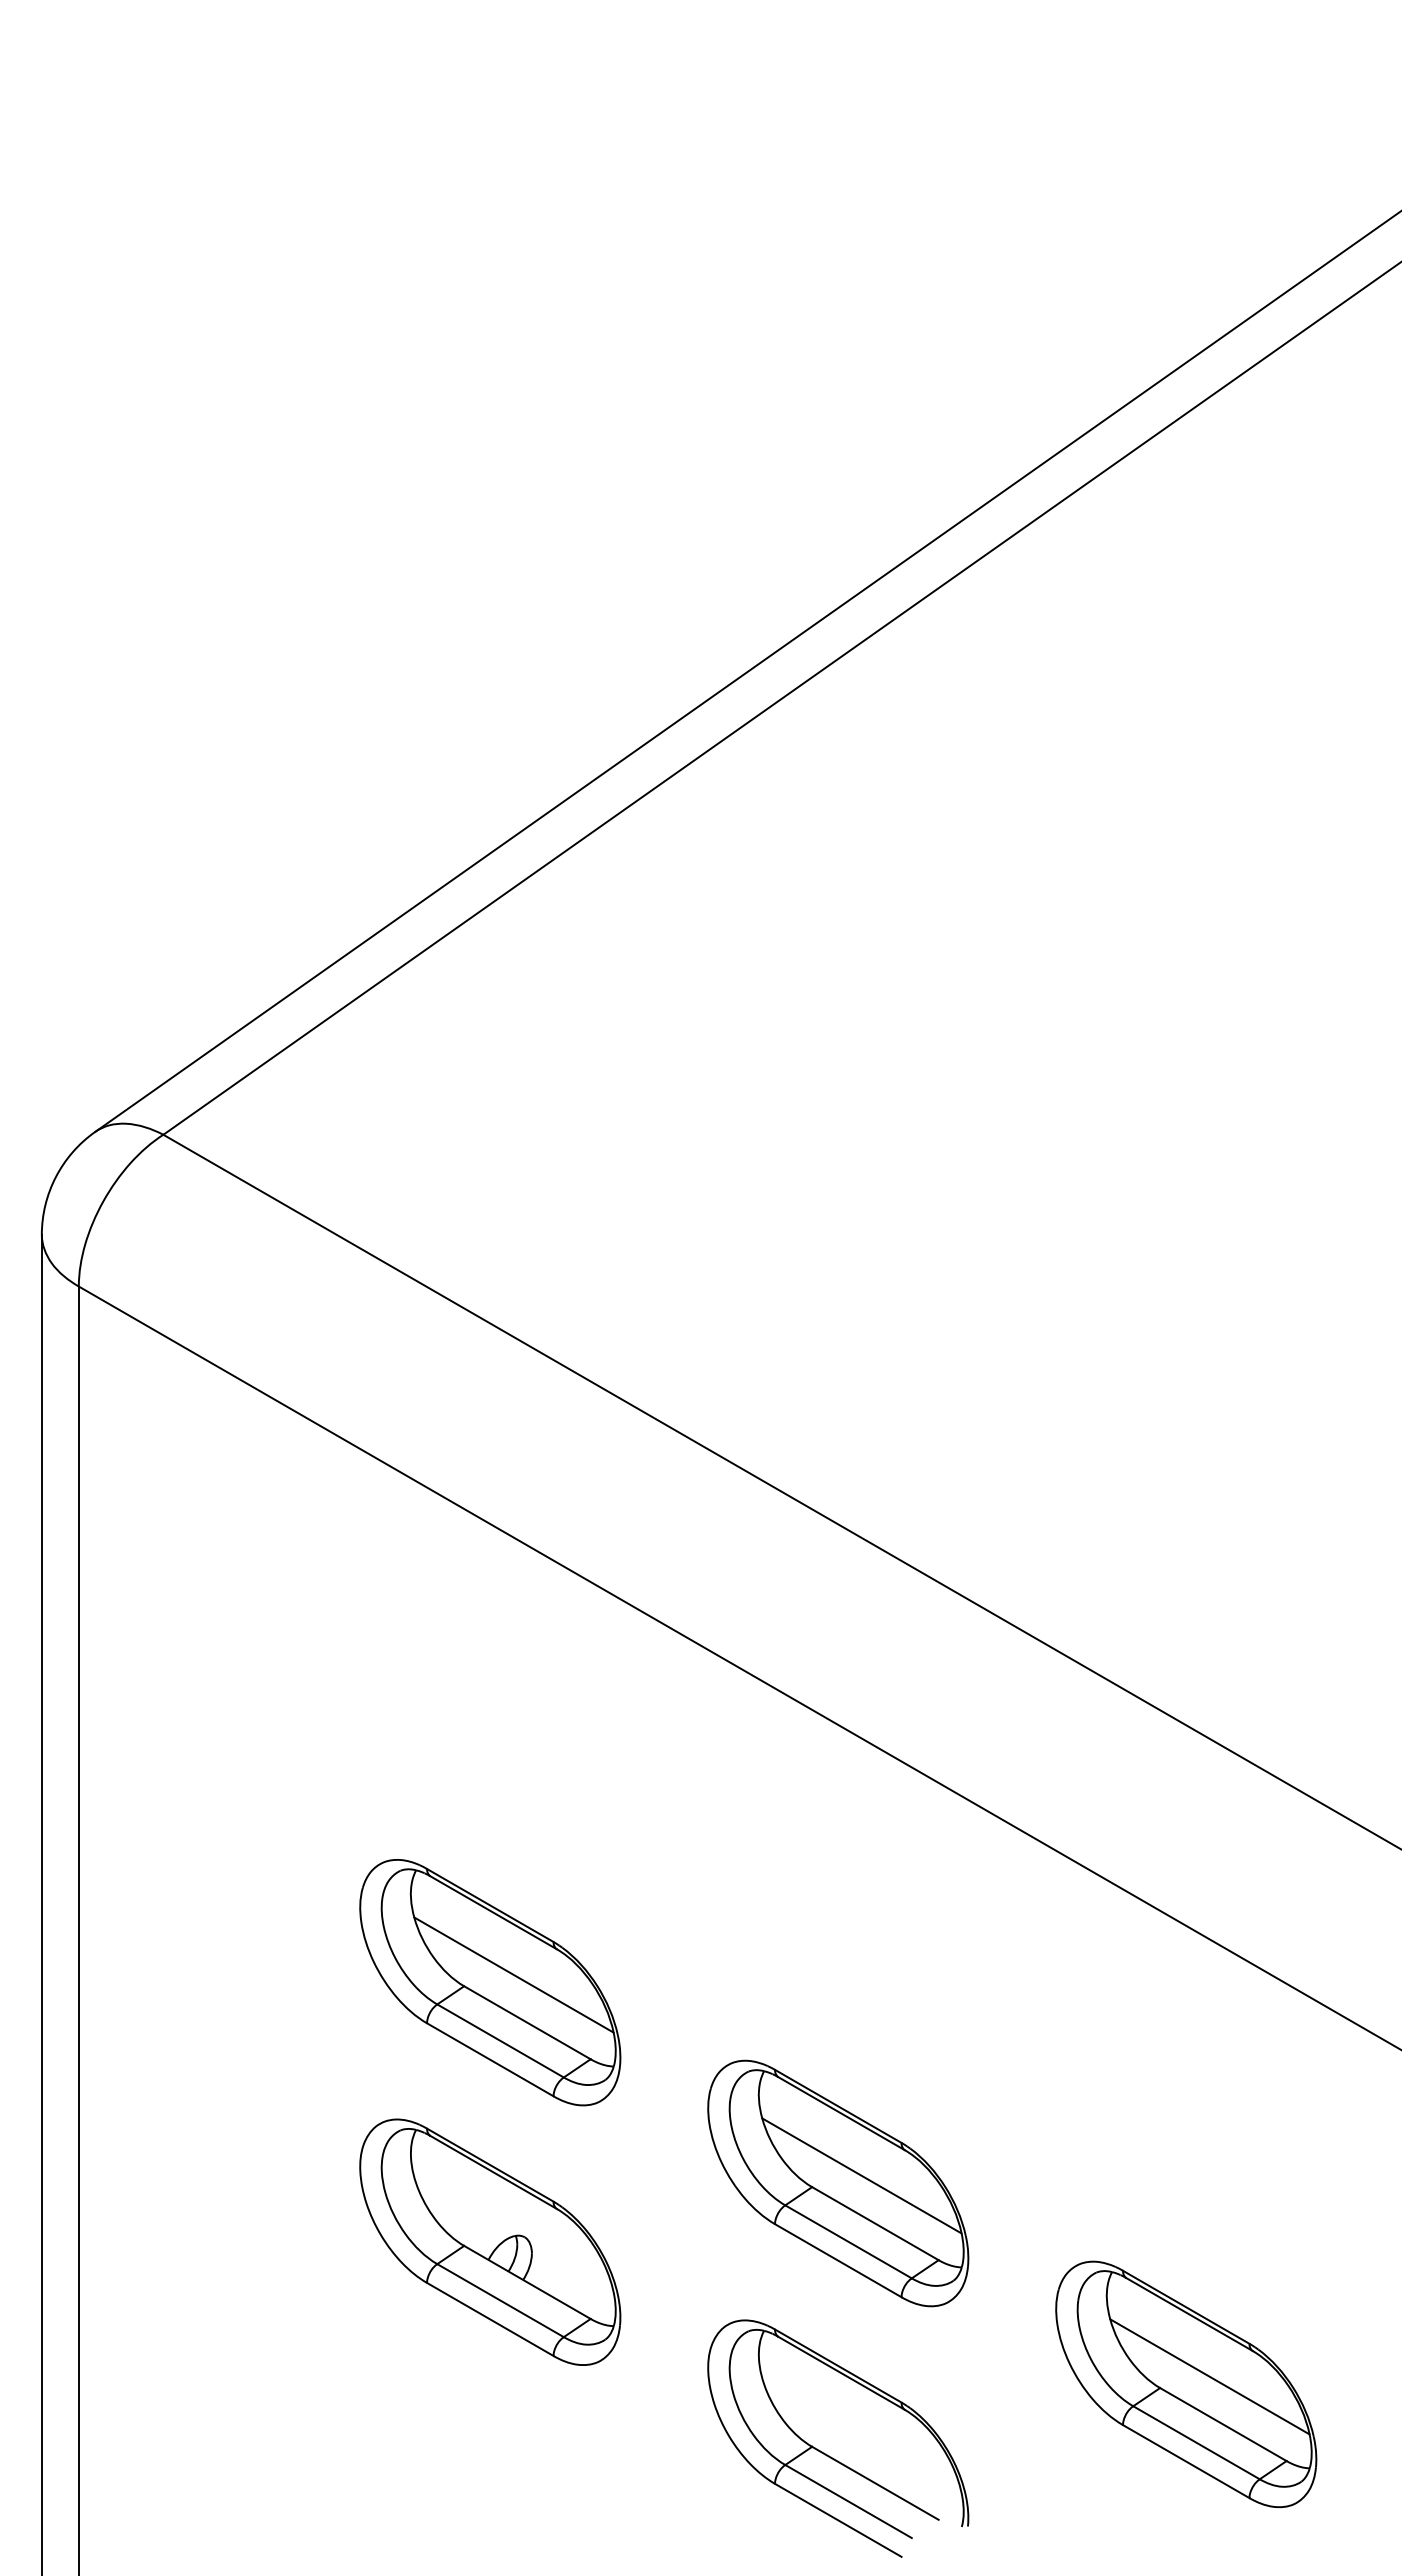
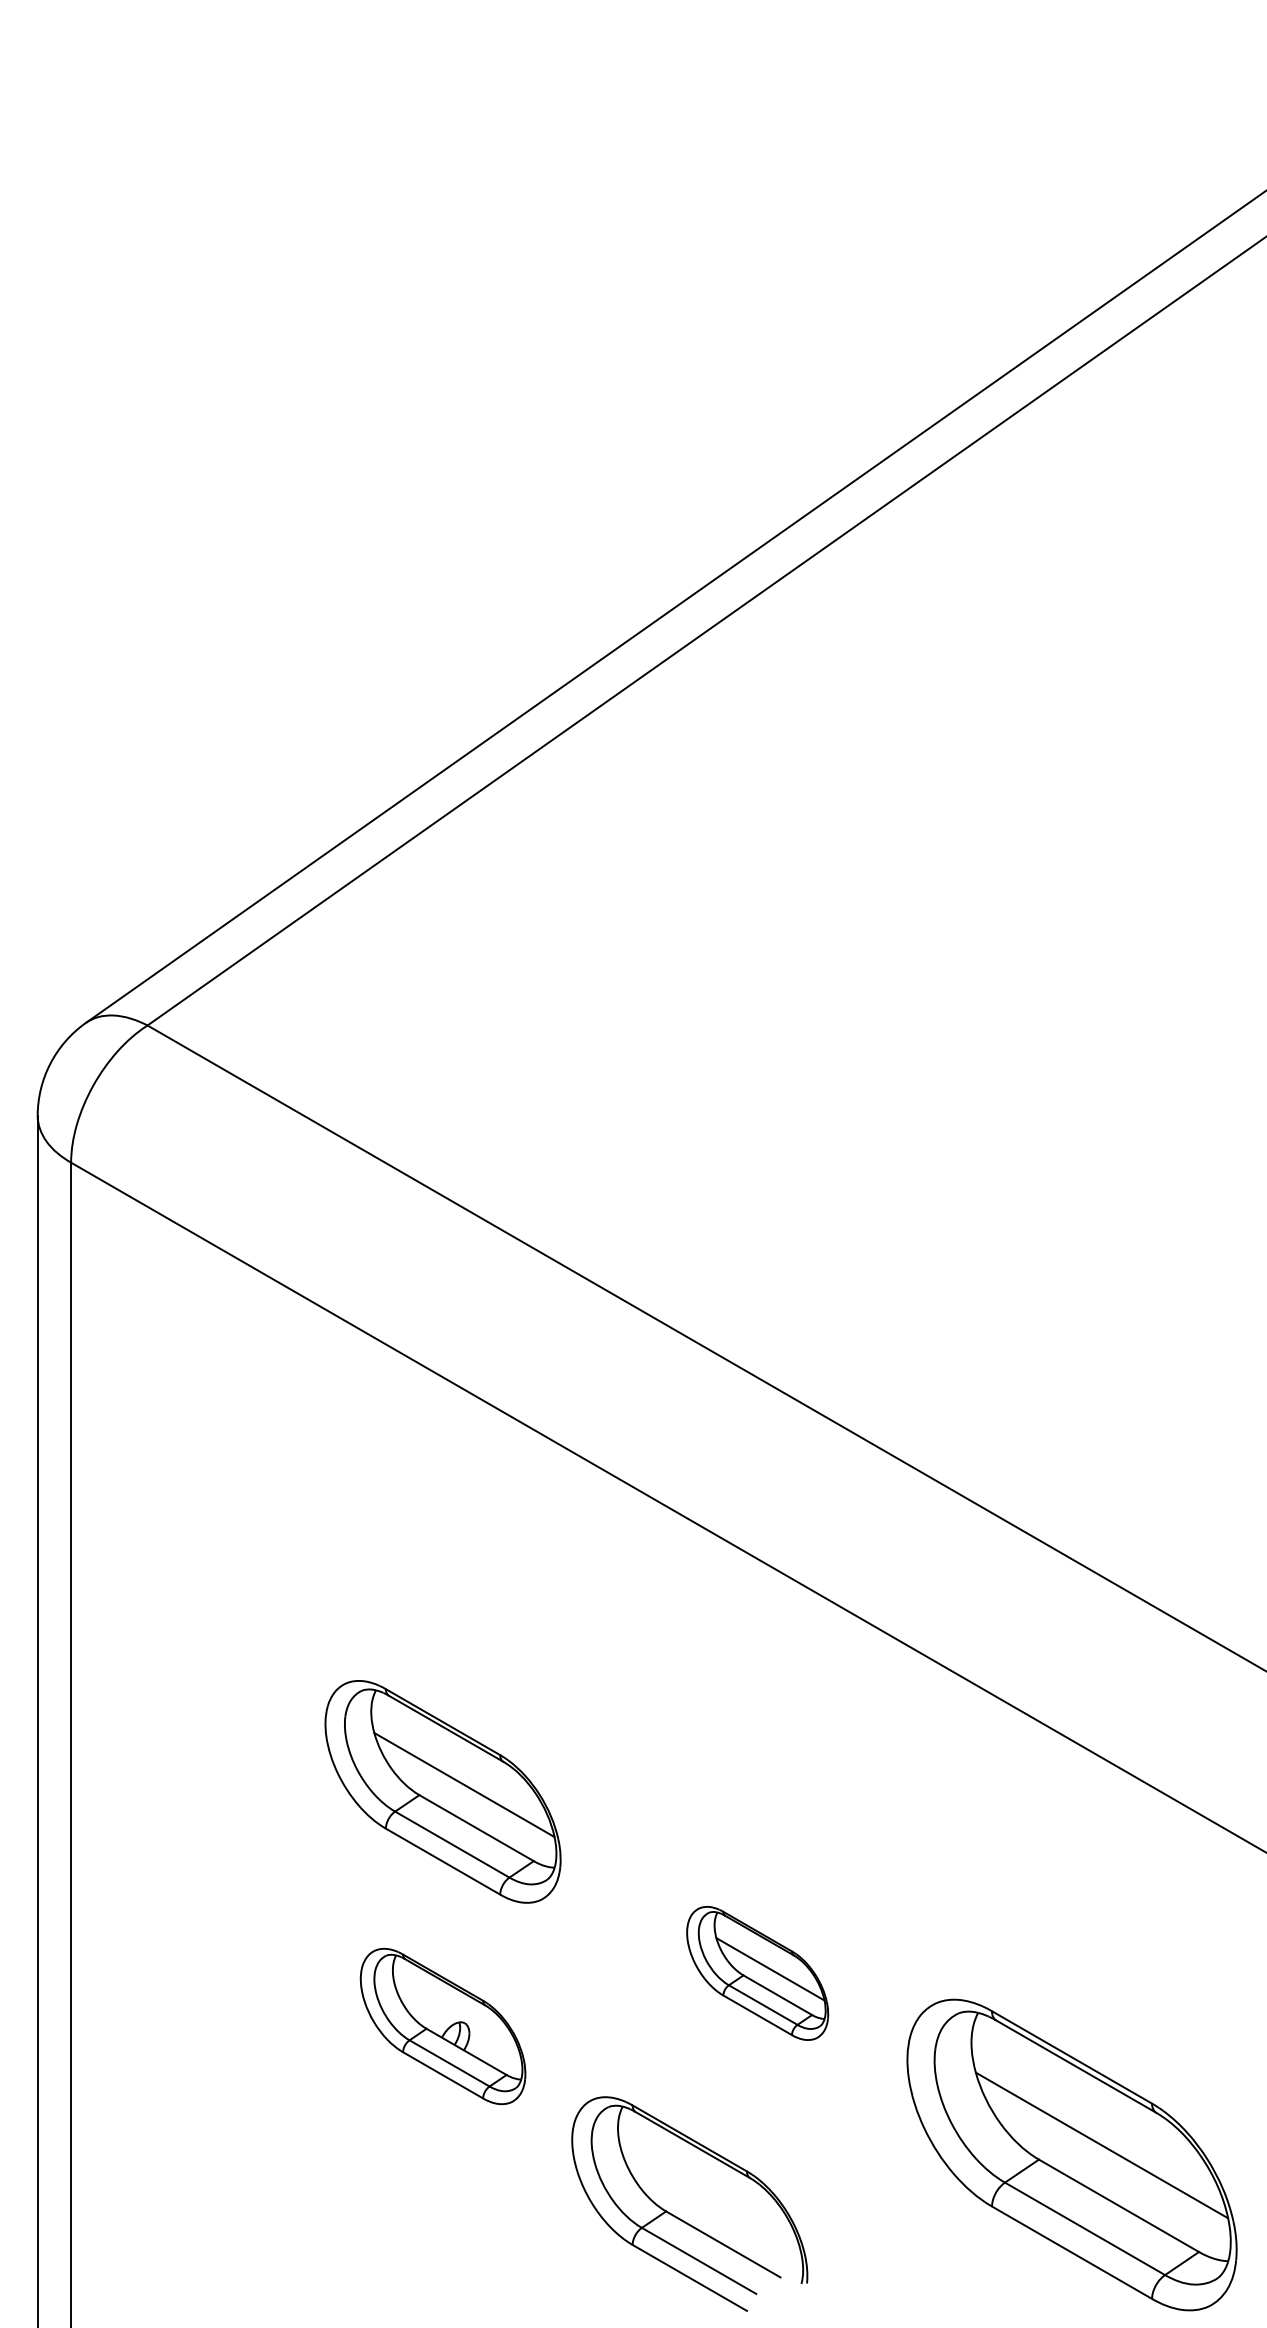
part: (838, 2183) -> (757, 1973), size x0.6
part: (490, 2241) -> (443, 2025), size x0.7
part: (1186, 2384) -> (1072, 2155), size x1.4
part: (829, 2455) -> (681, 2219), moved

